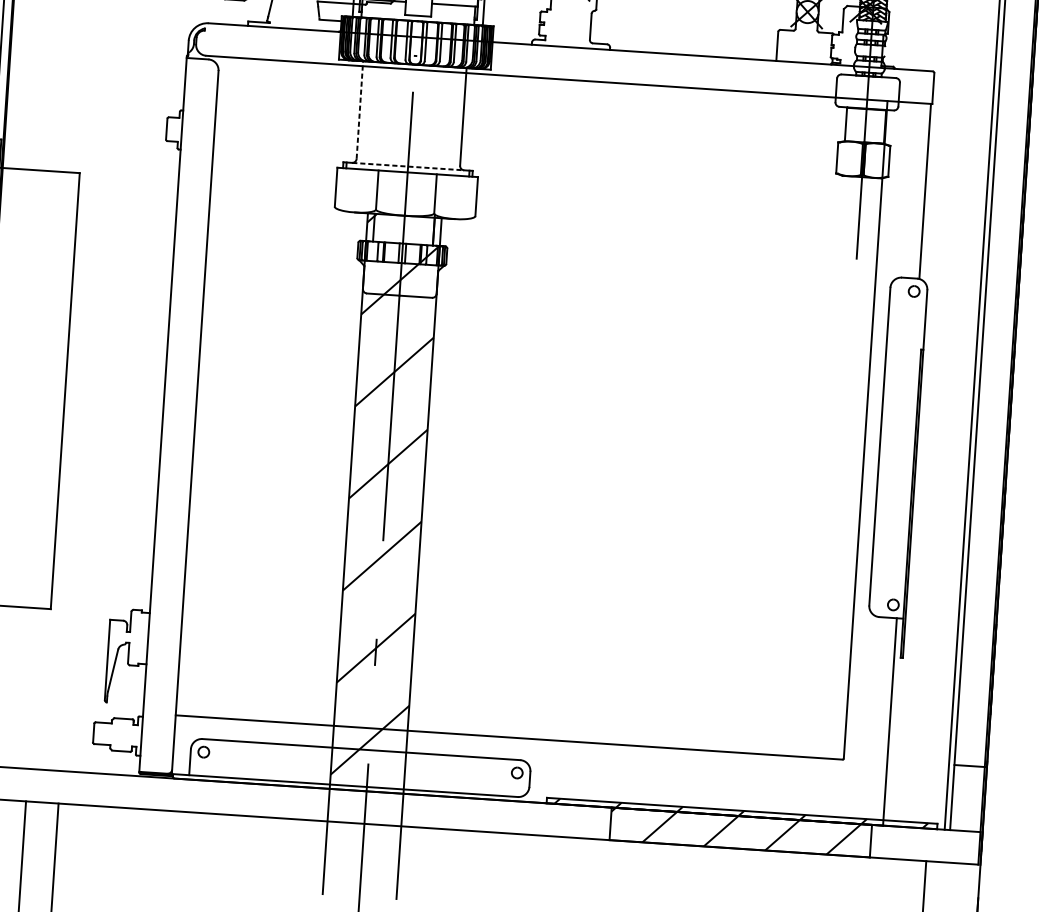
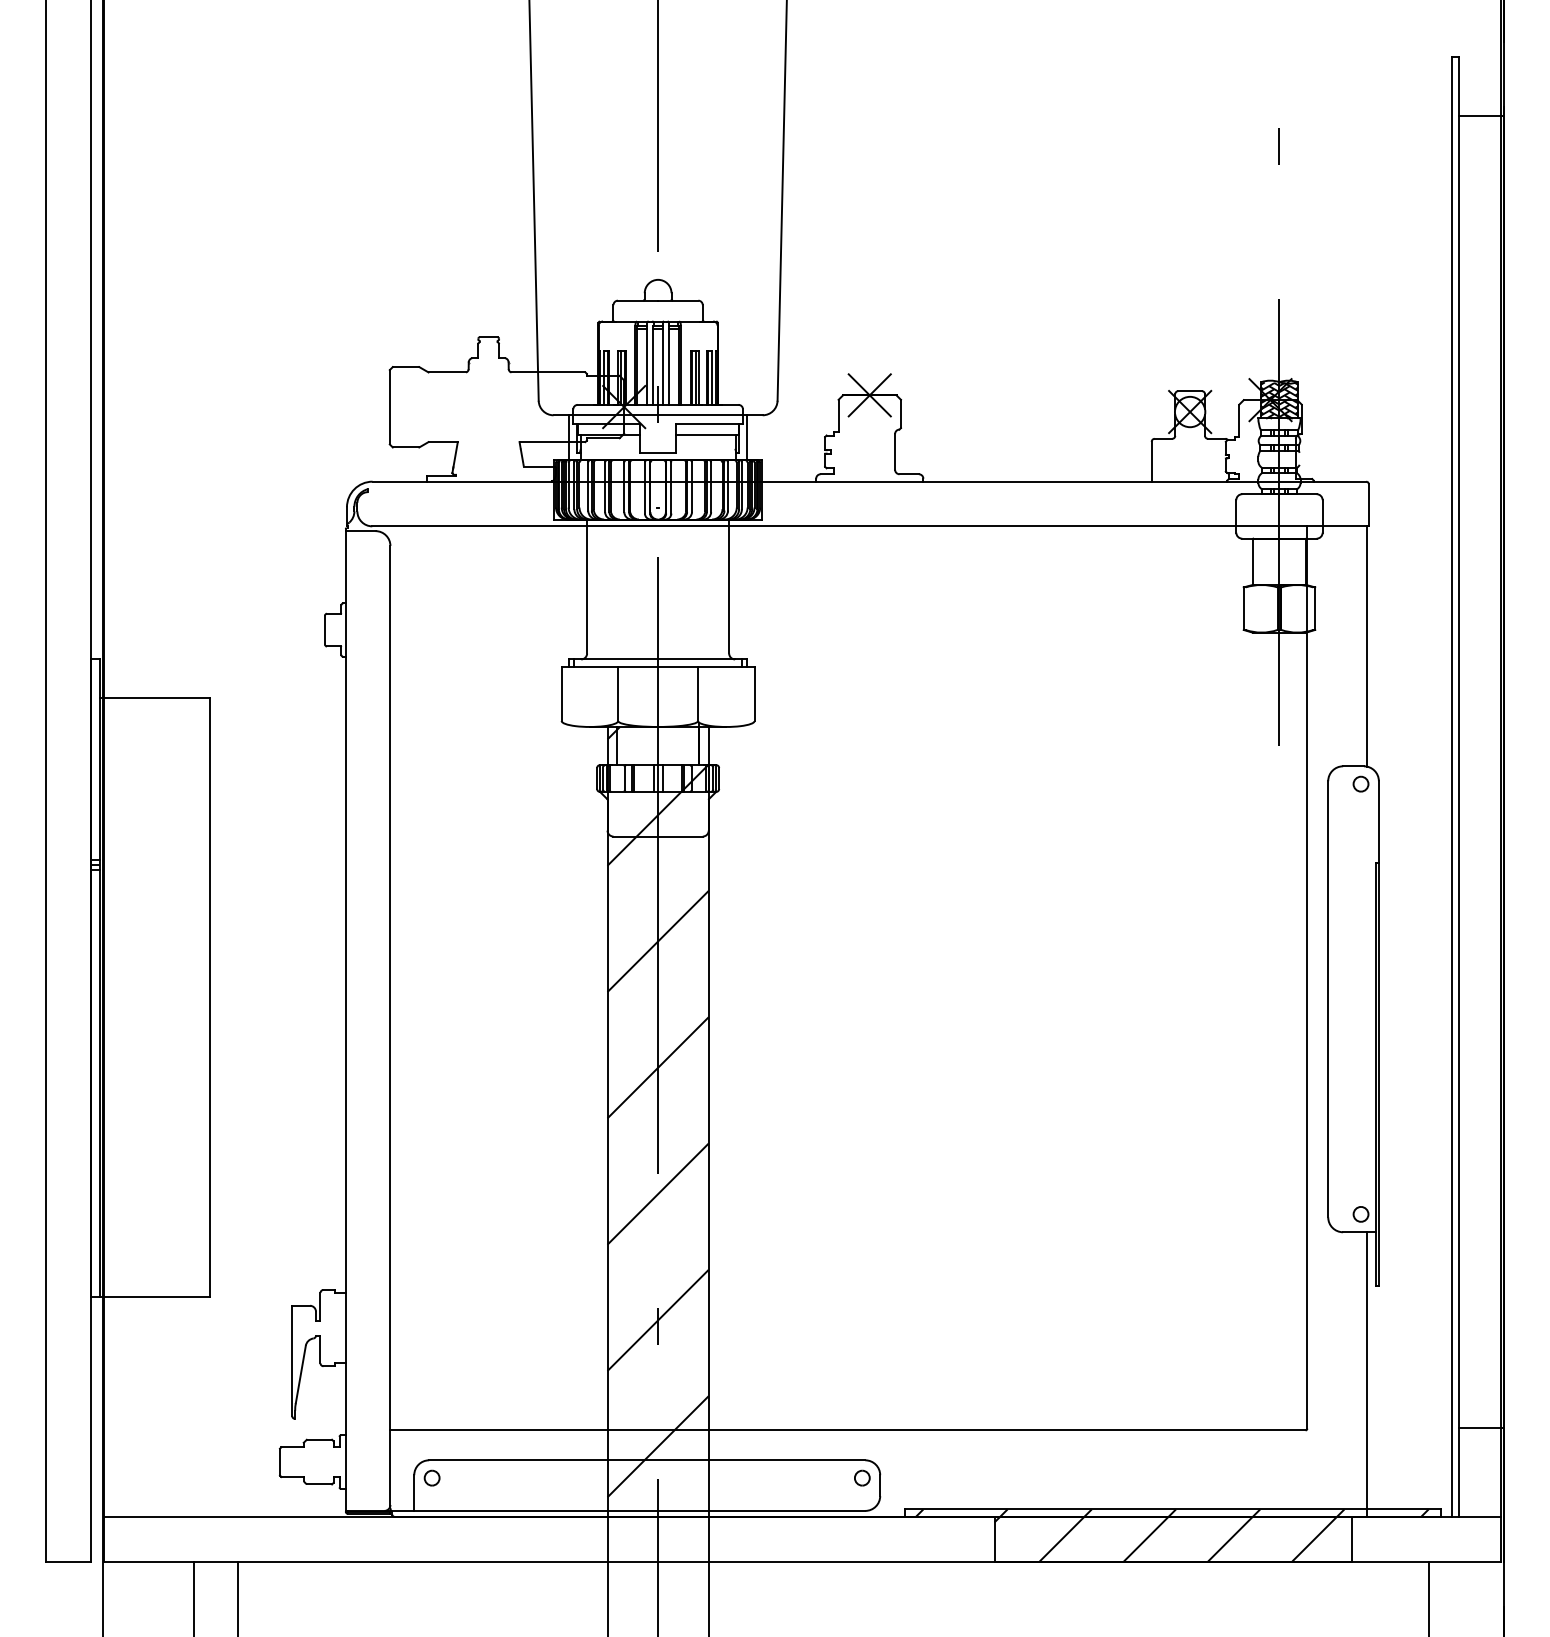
line: (360, 110) -> (587, 586), dashed -> solid
line: (408, 166) -> (658, 659), dashed -> solid

